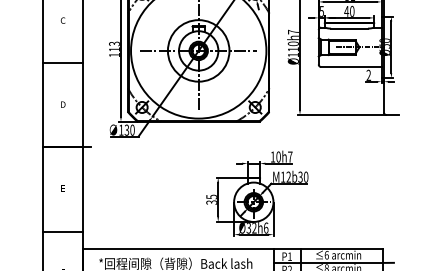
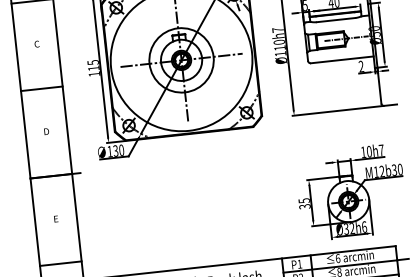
text: (114, 43) -> (93, 62), 113 -> 115
part: (257, 193) -> (351, 192), moved

